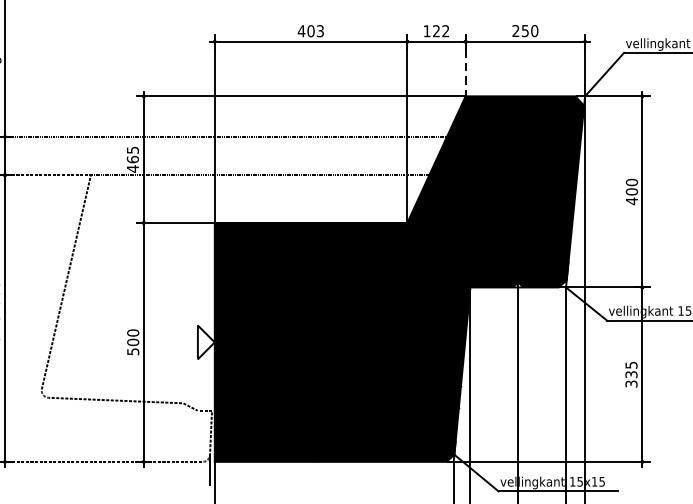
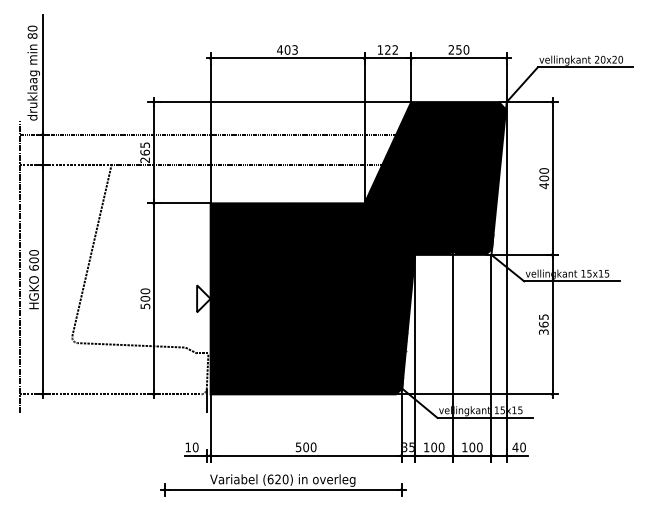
line: (465, 73) -> (411, 83), dashed -> solid
text: (132, 169) -> (144, 160), 465 -> 265
text: (631, 374) -> (543, 324), 335 -> 365

